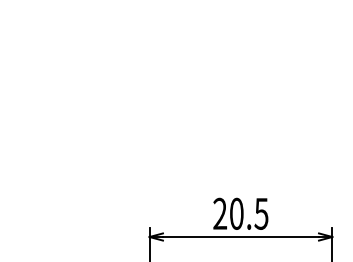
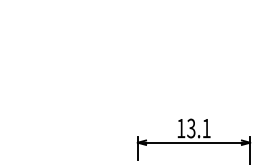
text: (240, 213) -> (193, 128), 20.5 -> 13.1

